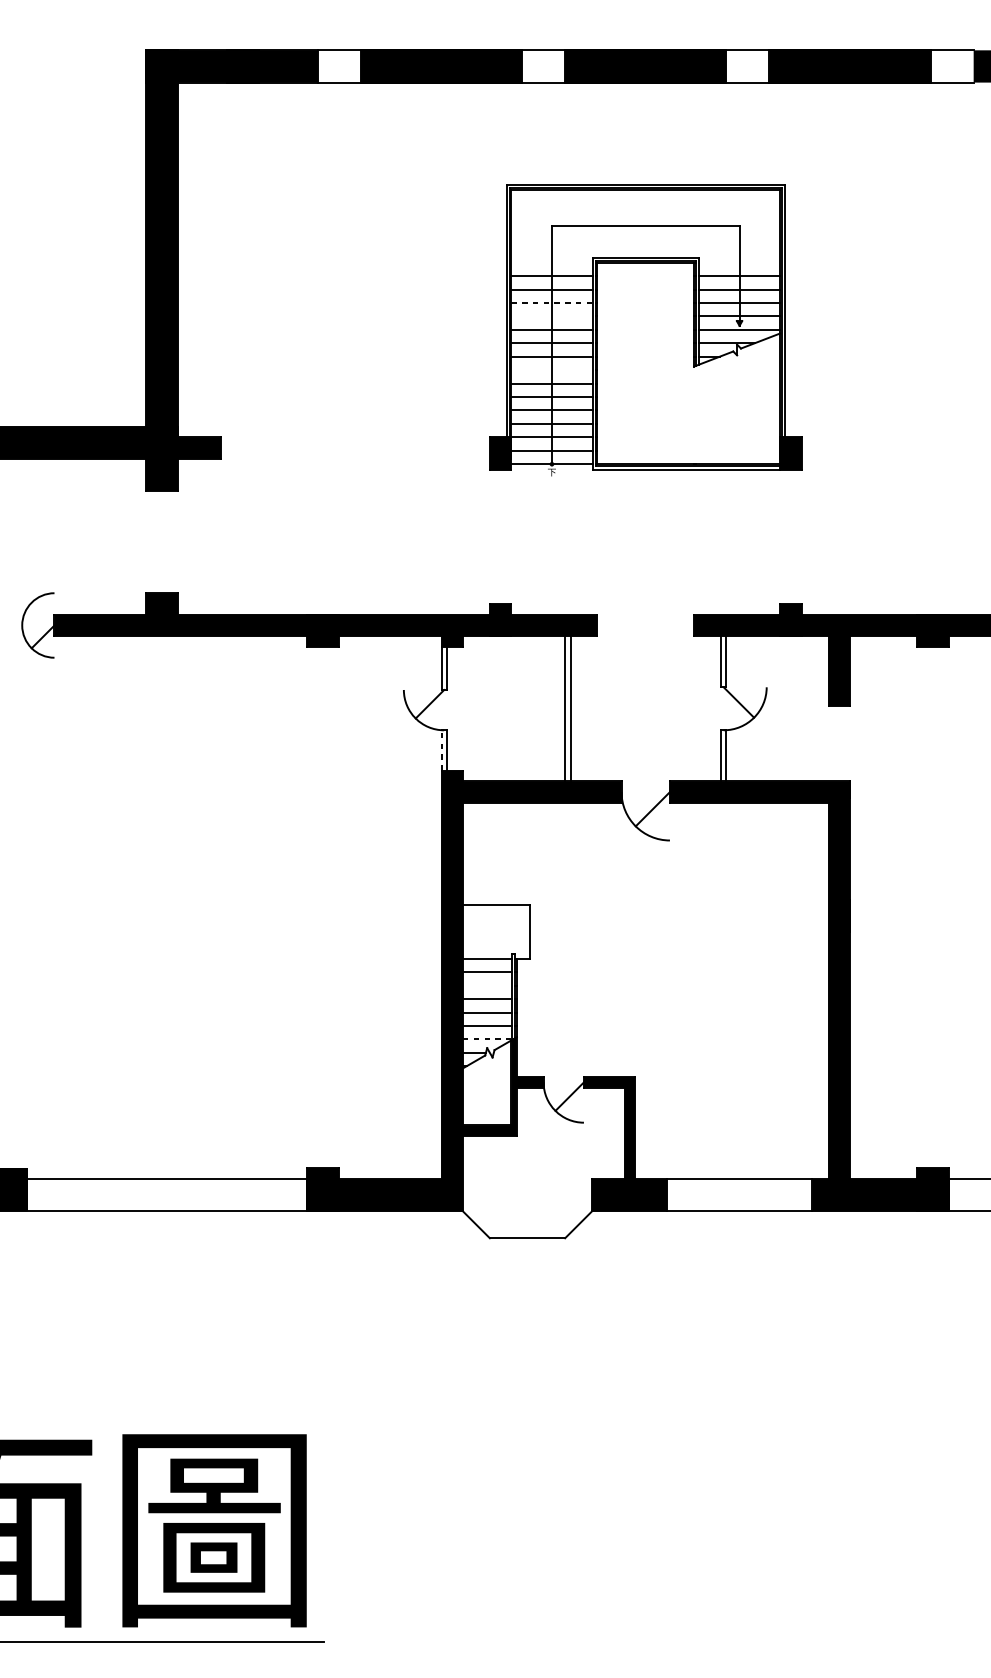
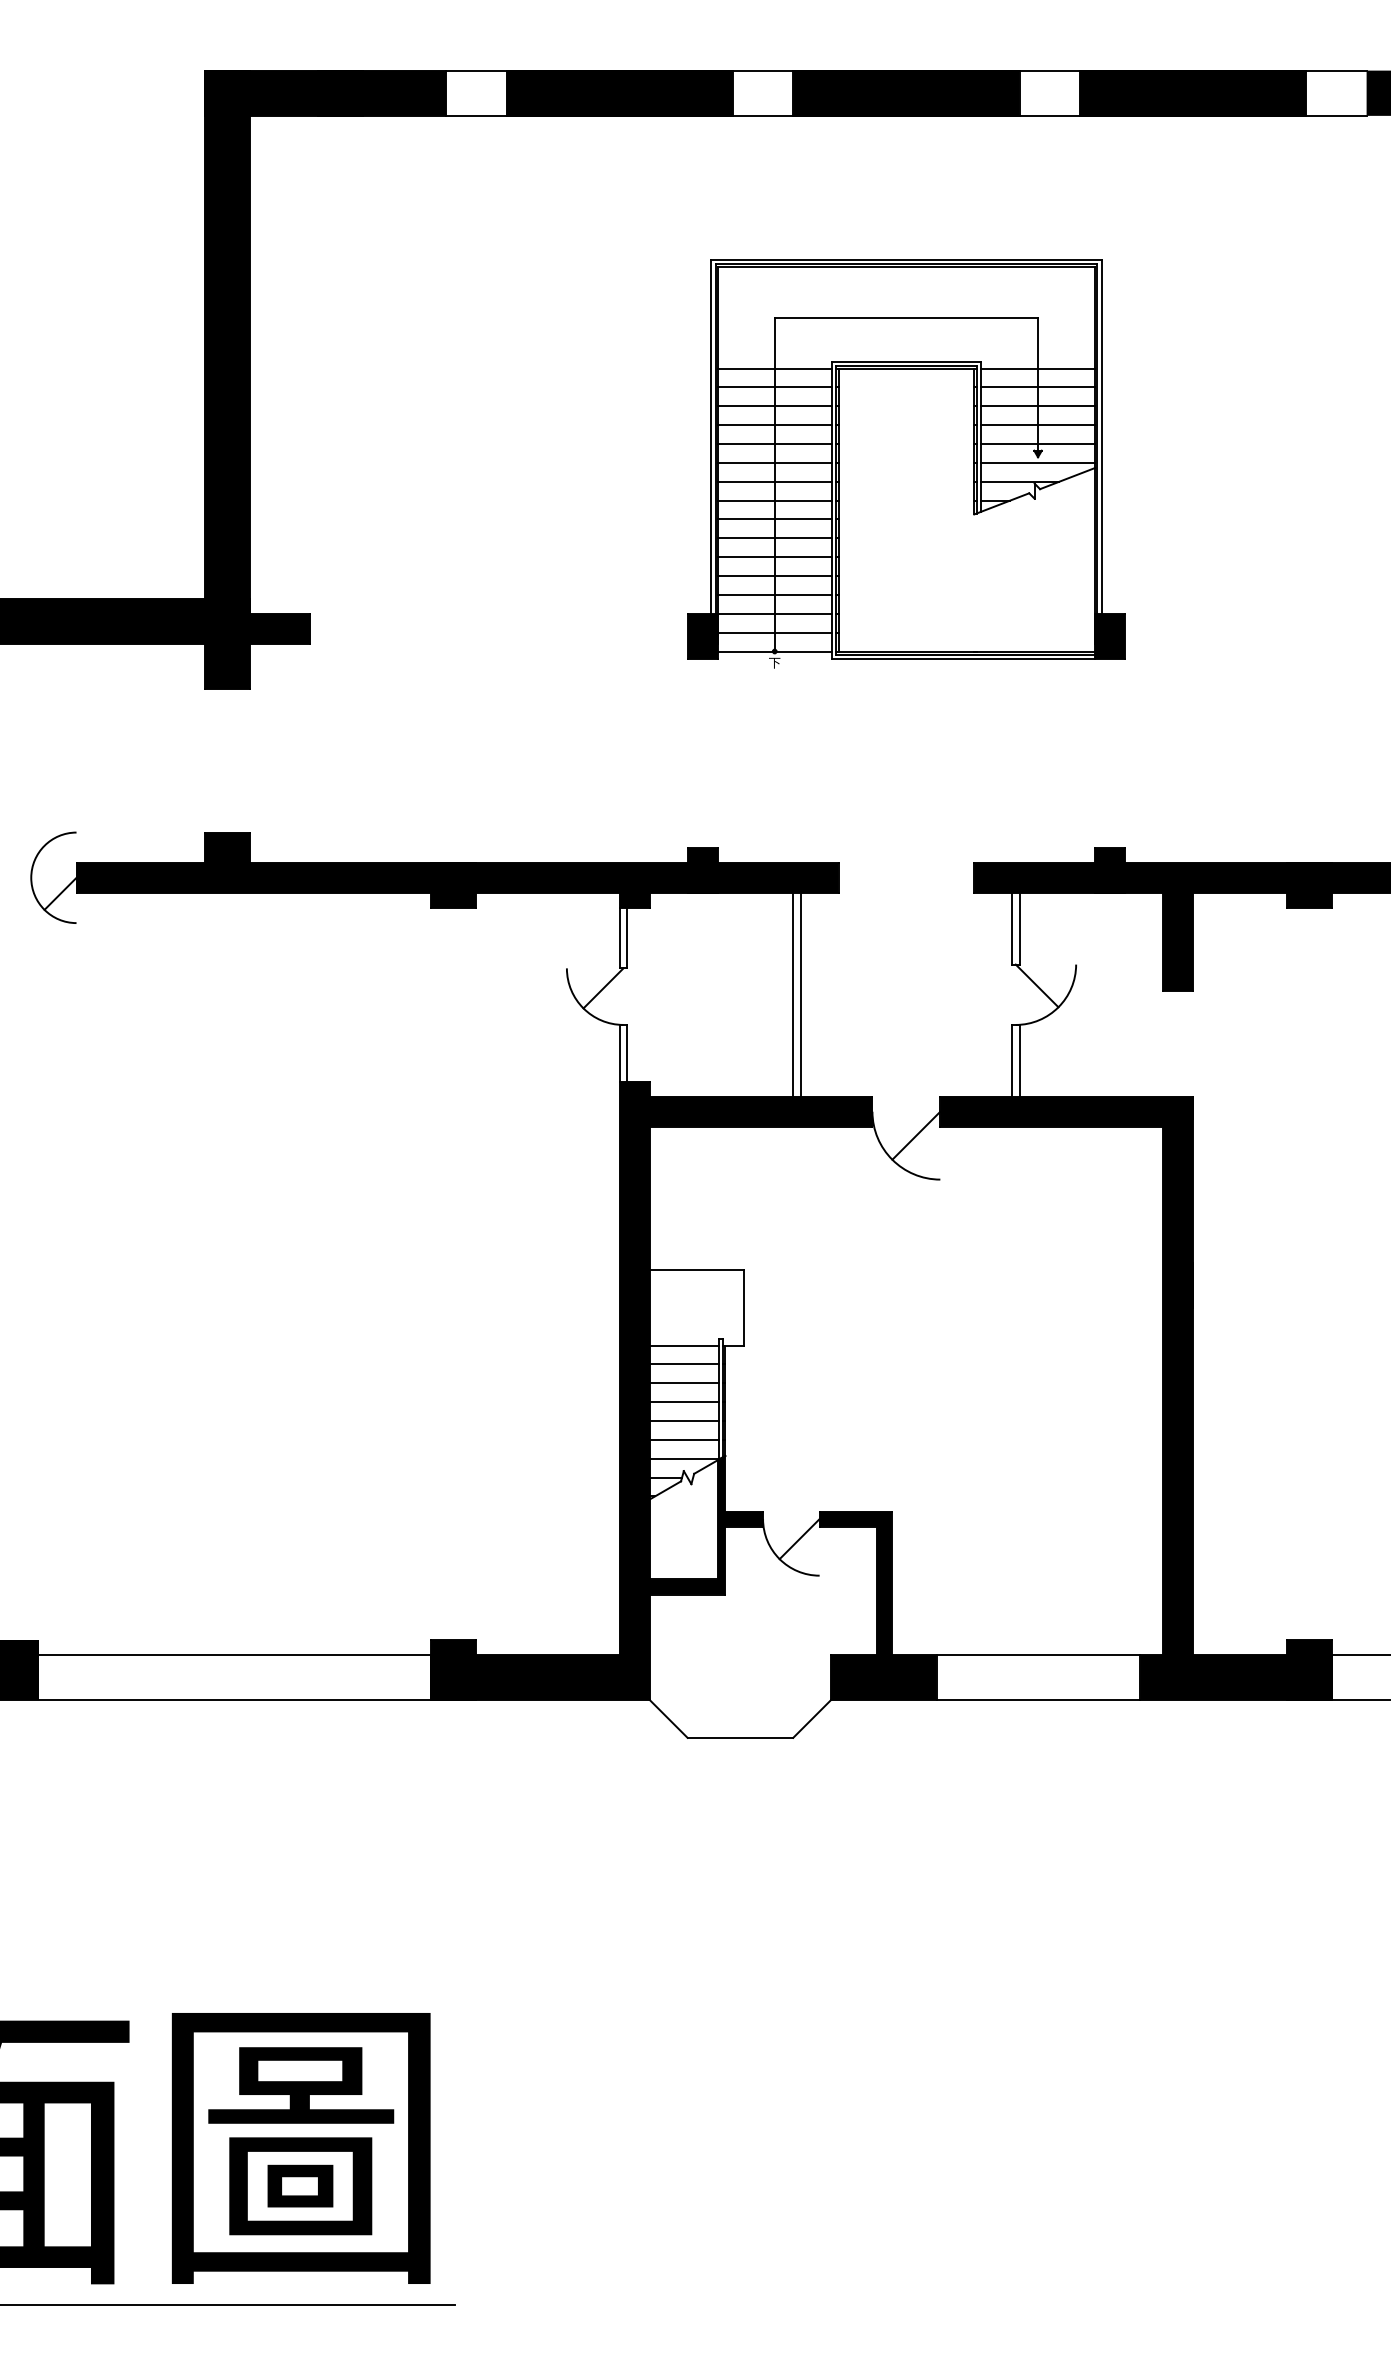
line: (551, 262) -> (774, 368), added
line: (739, 262) -> (1038, 368), added
line: (551, 303) -> (774, 425), dashed -> solid
line: (551, 316) -> (774, 444), added
line: (551, 370) -> (774, 519), added
line: (441, 749) -> (619, 1052), dashed -> solid
line: (486, 985) -> (683, 1383), added
line: (487, 1039) -> (684, 1458), dashed -> solid

